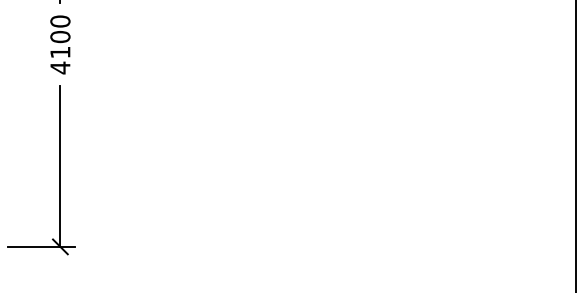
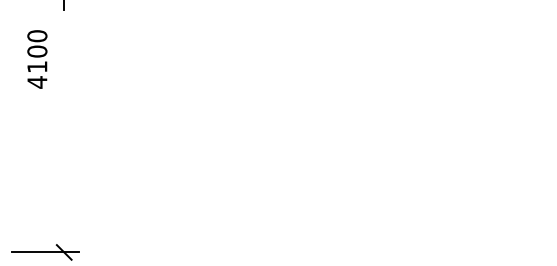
text: (60, 44) -> (37, 59), moved
line: (60, 166) -> (64, 172), removed

